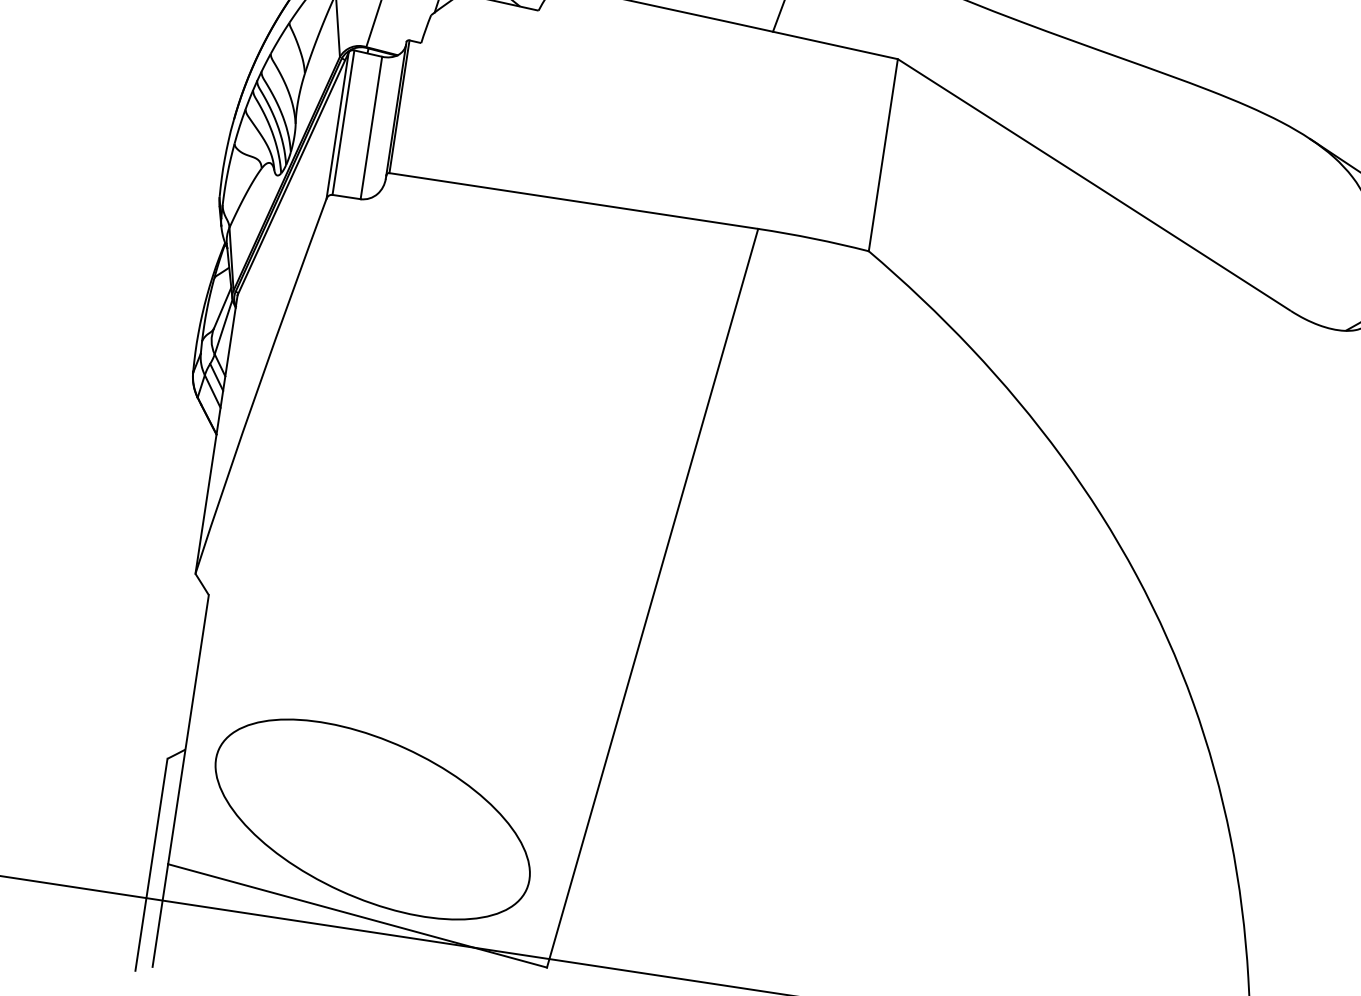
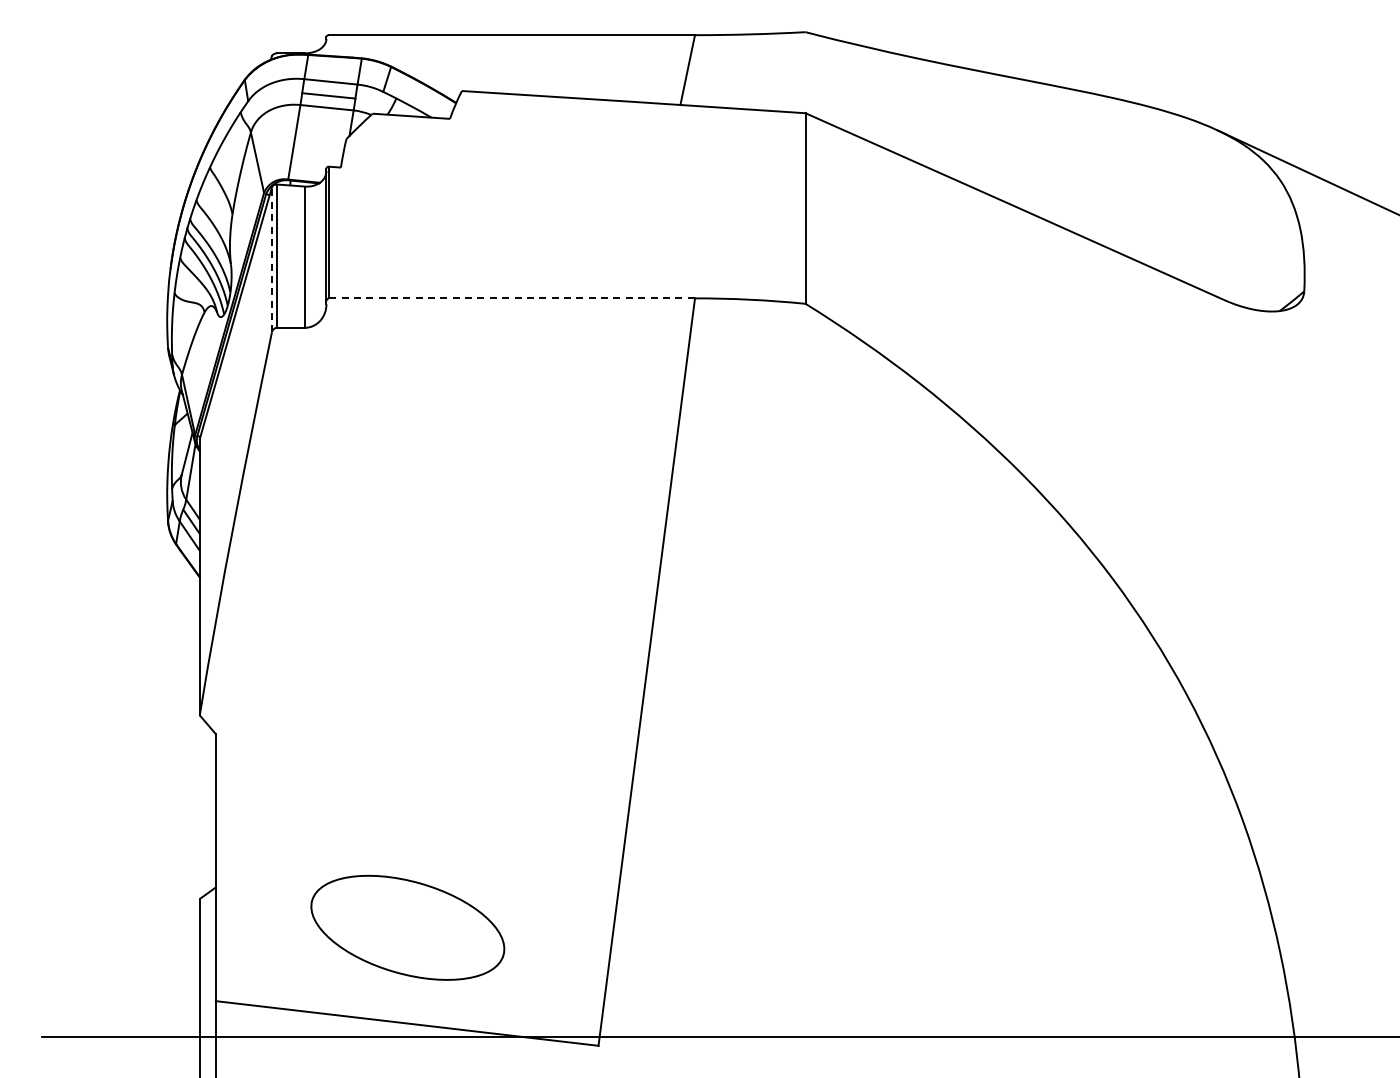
line: (337, 125) -> (271, 259), solid -> dashed
line: (574, 201) -> (512, 298), solid -> dashed
part: (372, 819) -> (407, 927), size x0.6

